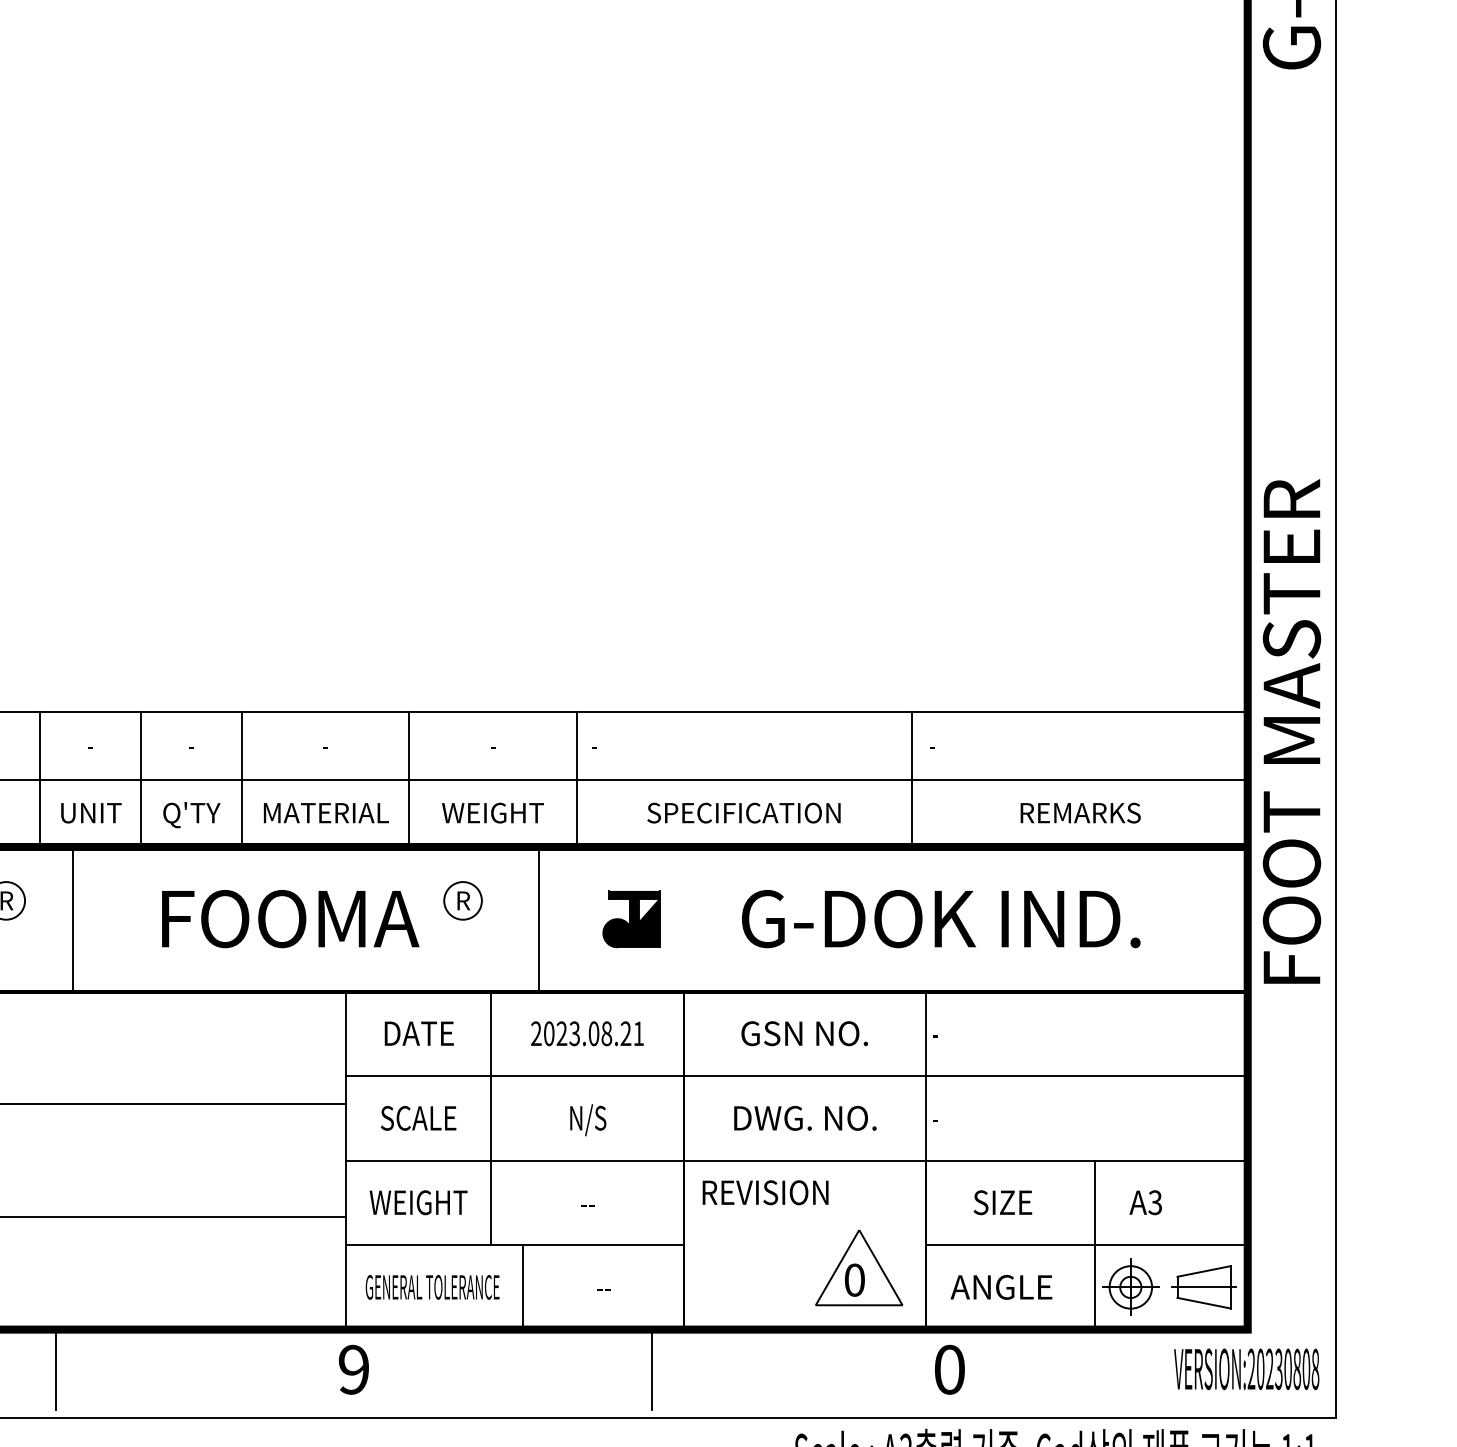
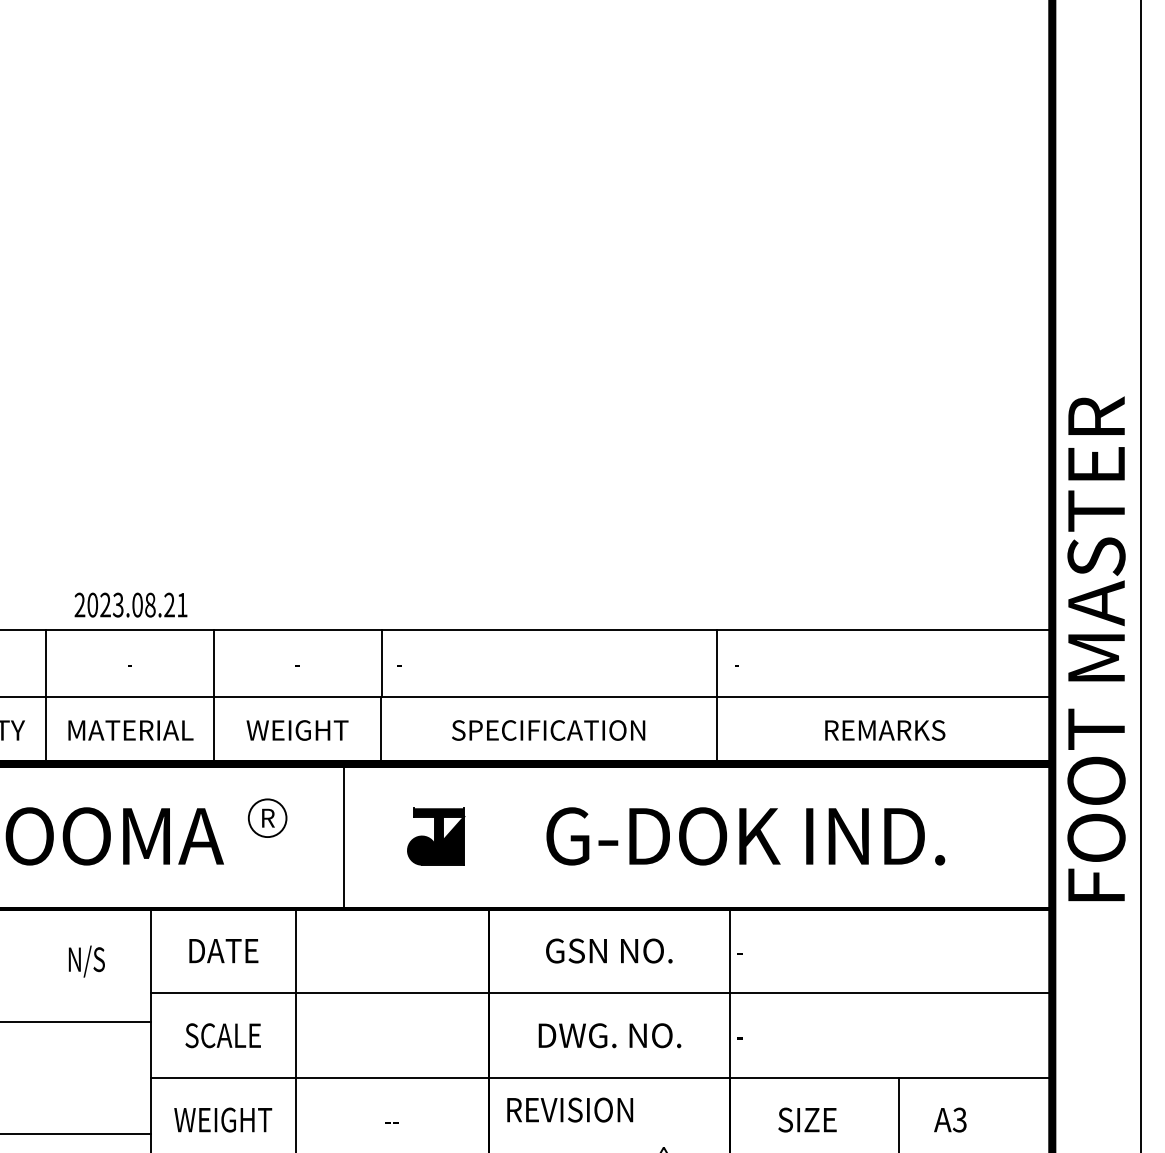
text: (587, 1033) -> (131, 604), moved
text: (588, 1120) -> (87, 961), moved

